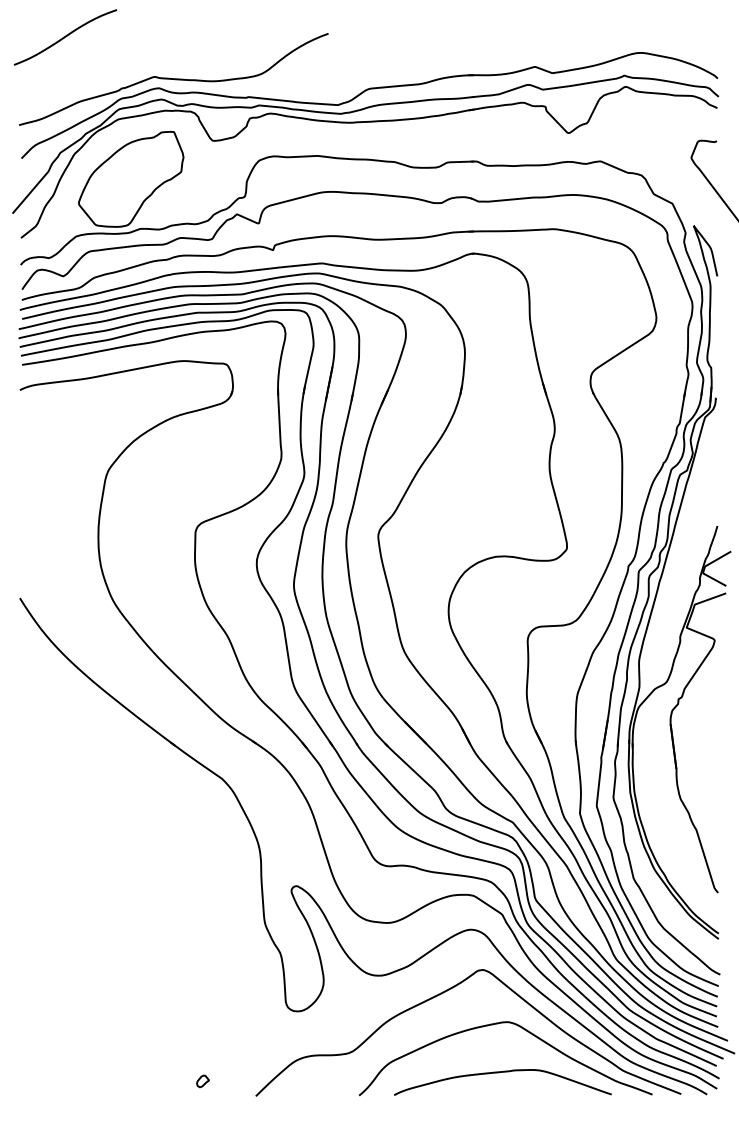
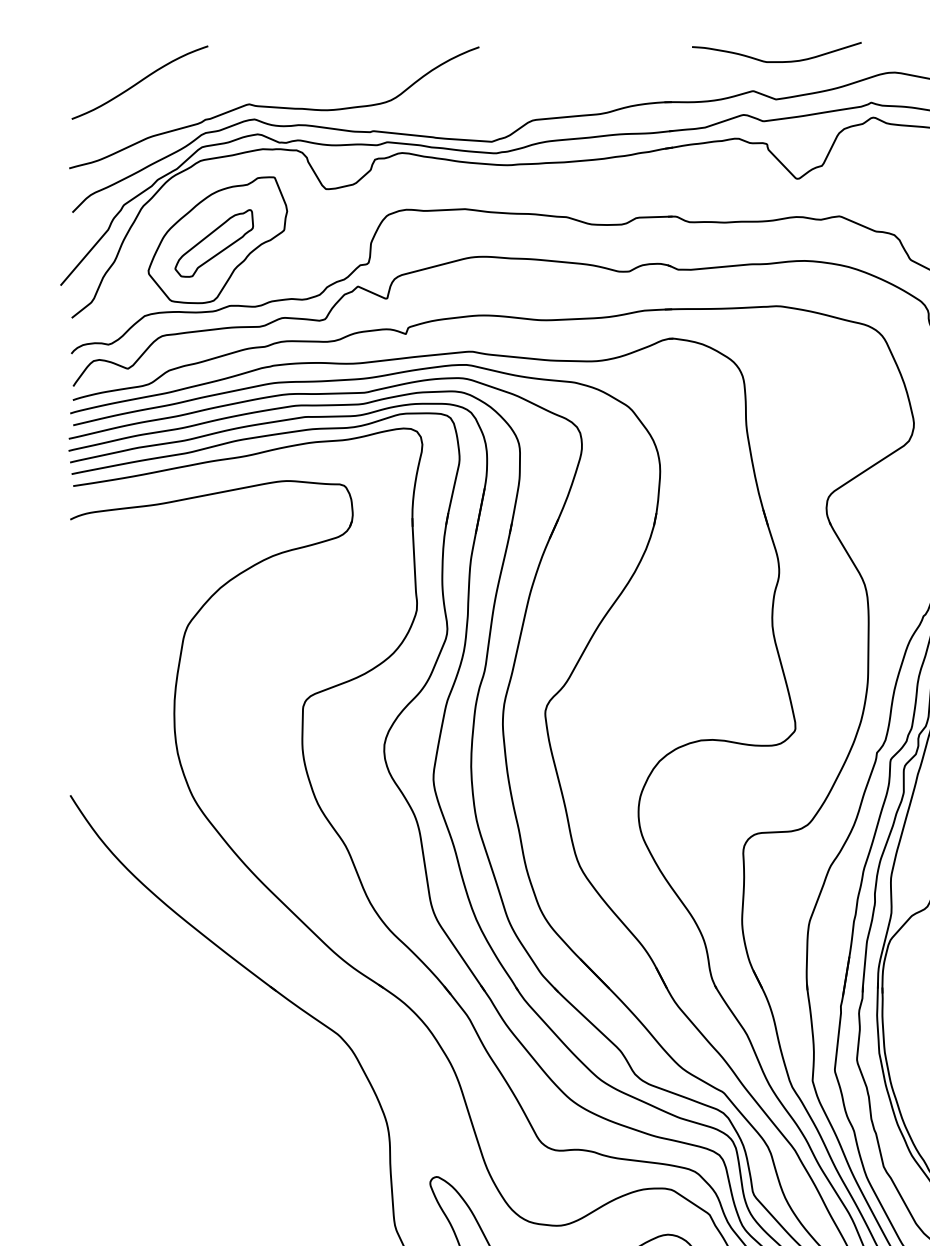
curve: (65, 37) -> (140, 82), moved
curve: (552, 44) -> (776, 61), added
part: (128, 181) -> (214, 243), added

